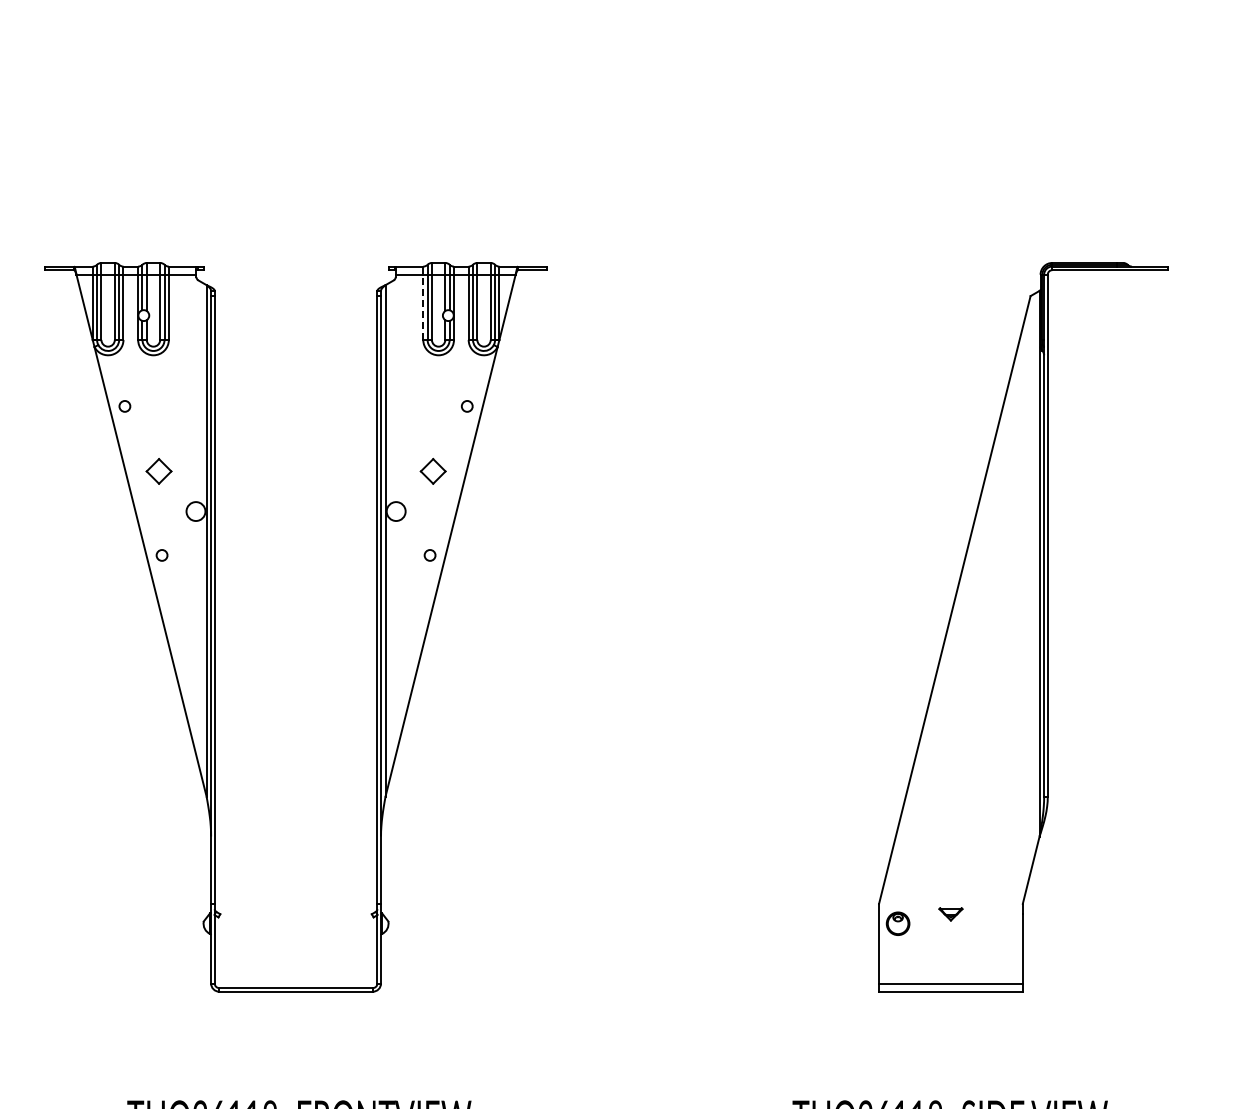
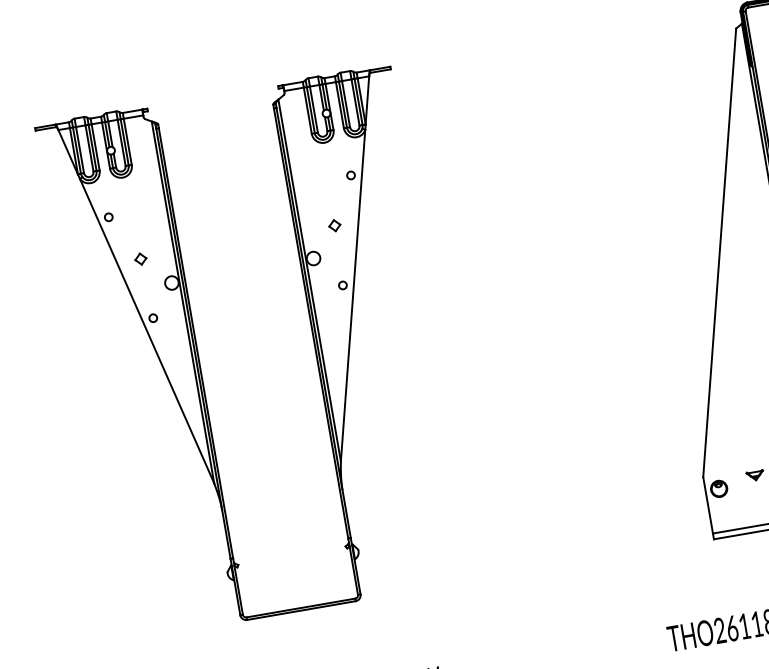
line: (423, 307) -> (307, 110), dashed -> solid
part: (158, 471) -> (140, 259), size x0.62
part: (432, 471) -> (334, 225), size x0.62

